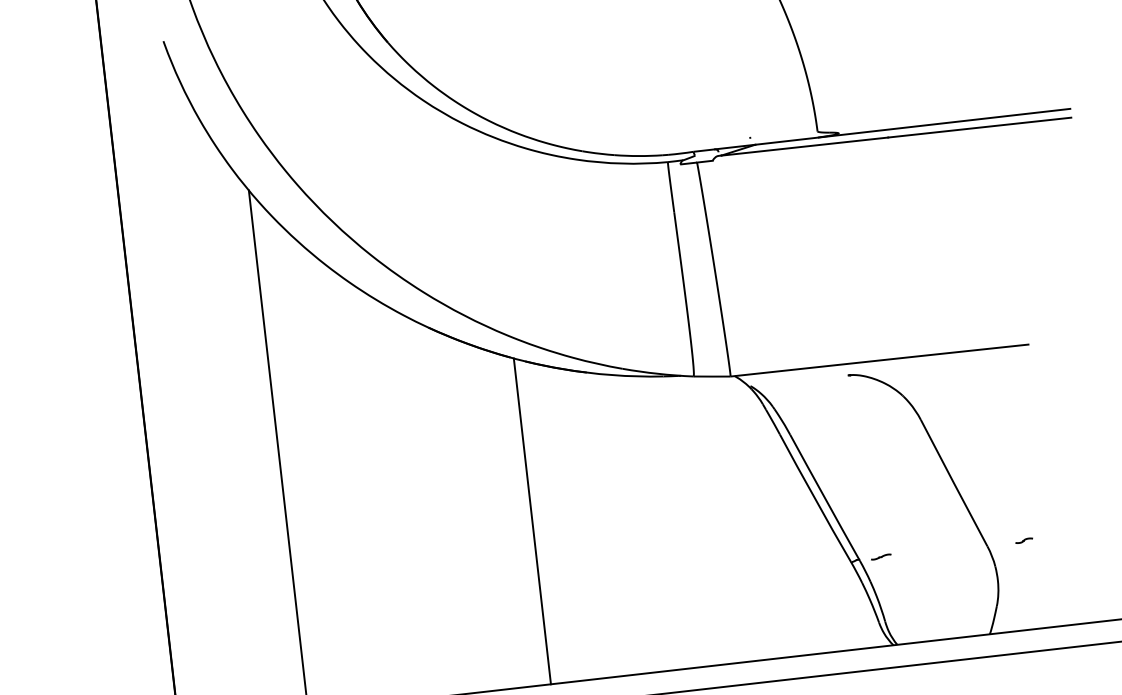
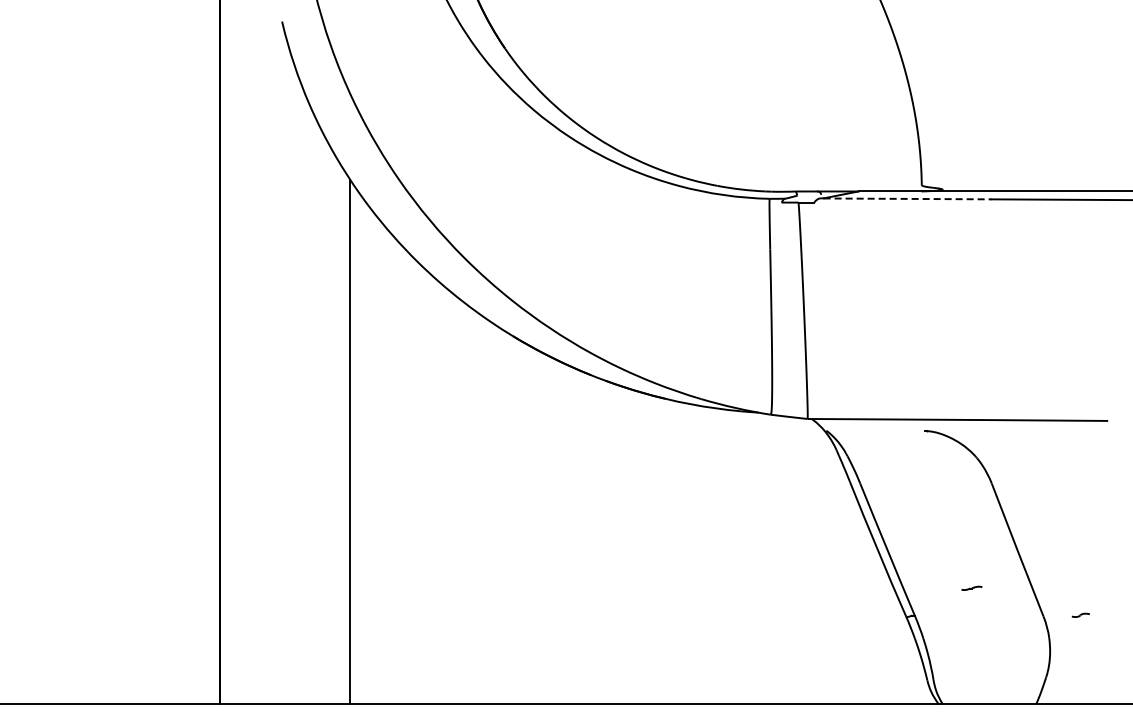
line: (804, 146) -> (907, 198), solid -> dashed
line: (532, 521) -> (594, 540), removed
line: (880, 556) -> (971, 587), moved

